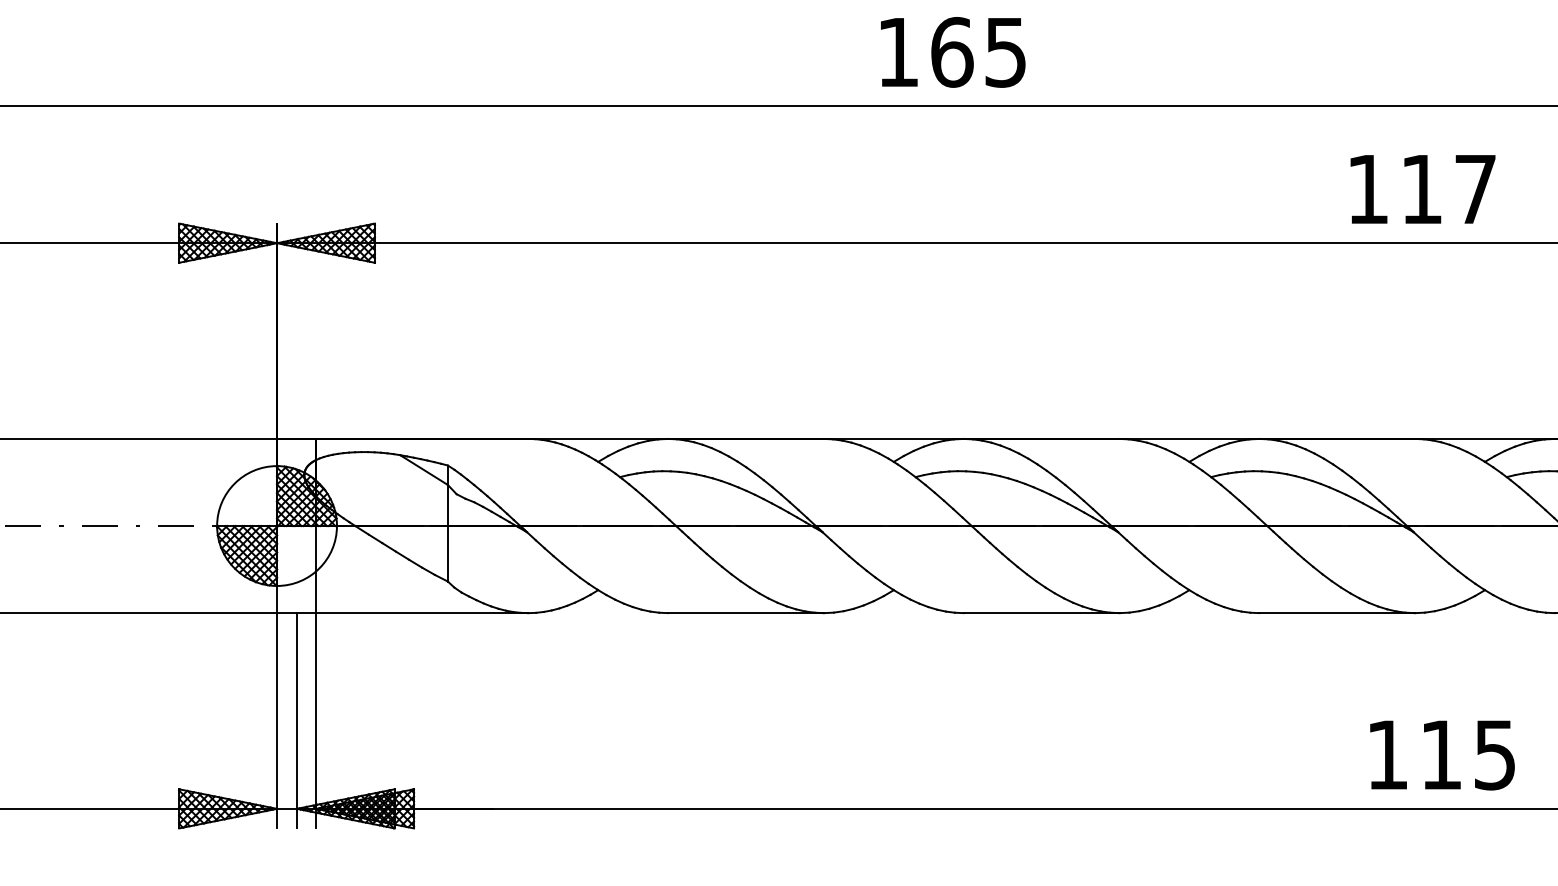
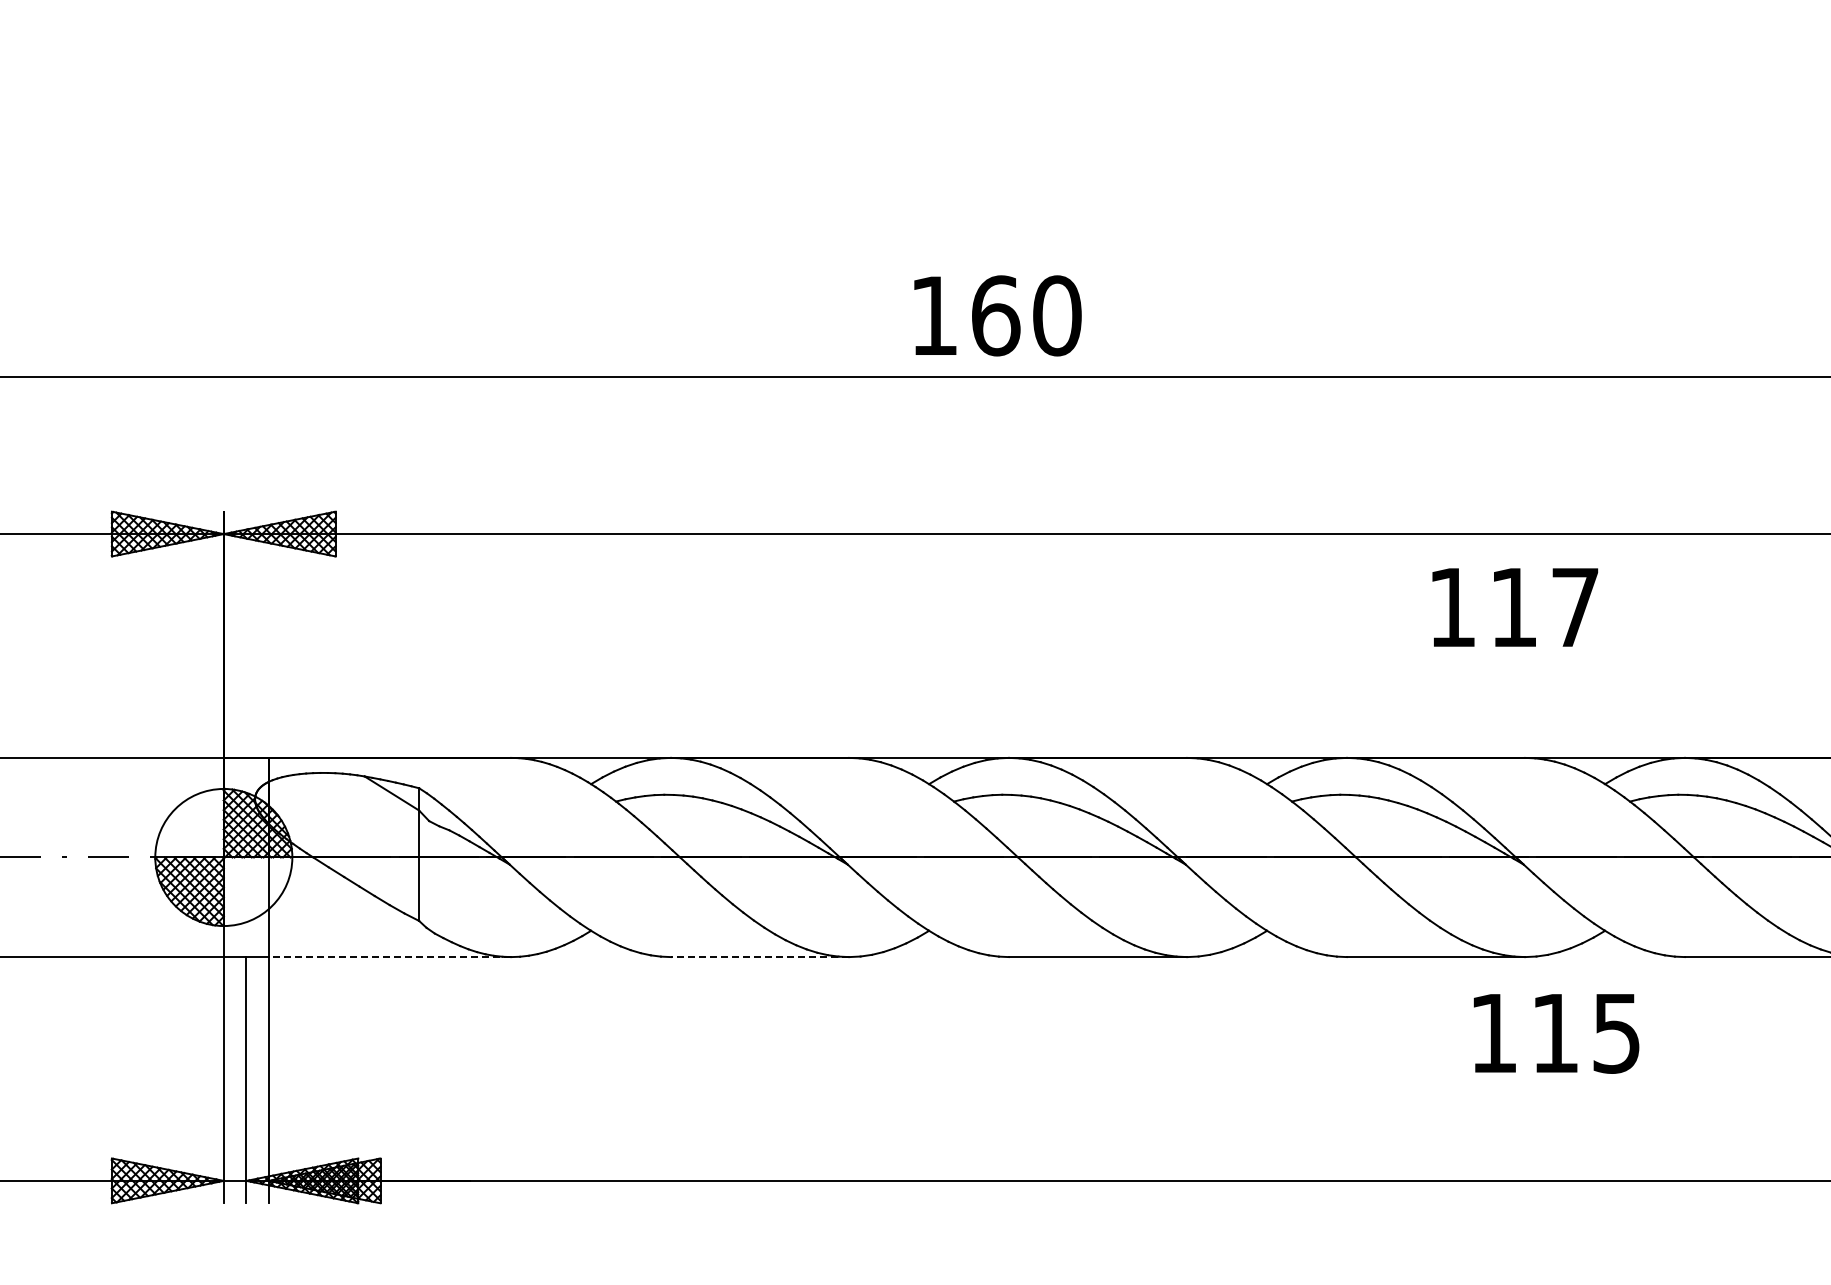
text: (1006, 52) -> (1057, 315), 165 -> 160
text: (1423, 189) -> (1515, 607), moved
line: (421, 613) -> (389, 957), solid -> dashed
line: (745, 613) -> (759, 957), solid -> dashed
text: (1442, 755) -> (1556, 1033), moved

